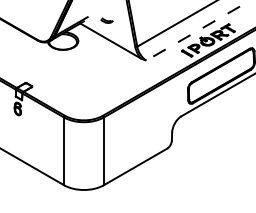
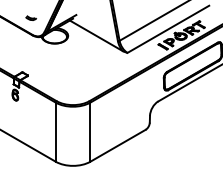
part: (106, 19) -> (30, 17), moved
line: (192, 33) -> (167, 29), dashed -> solid

